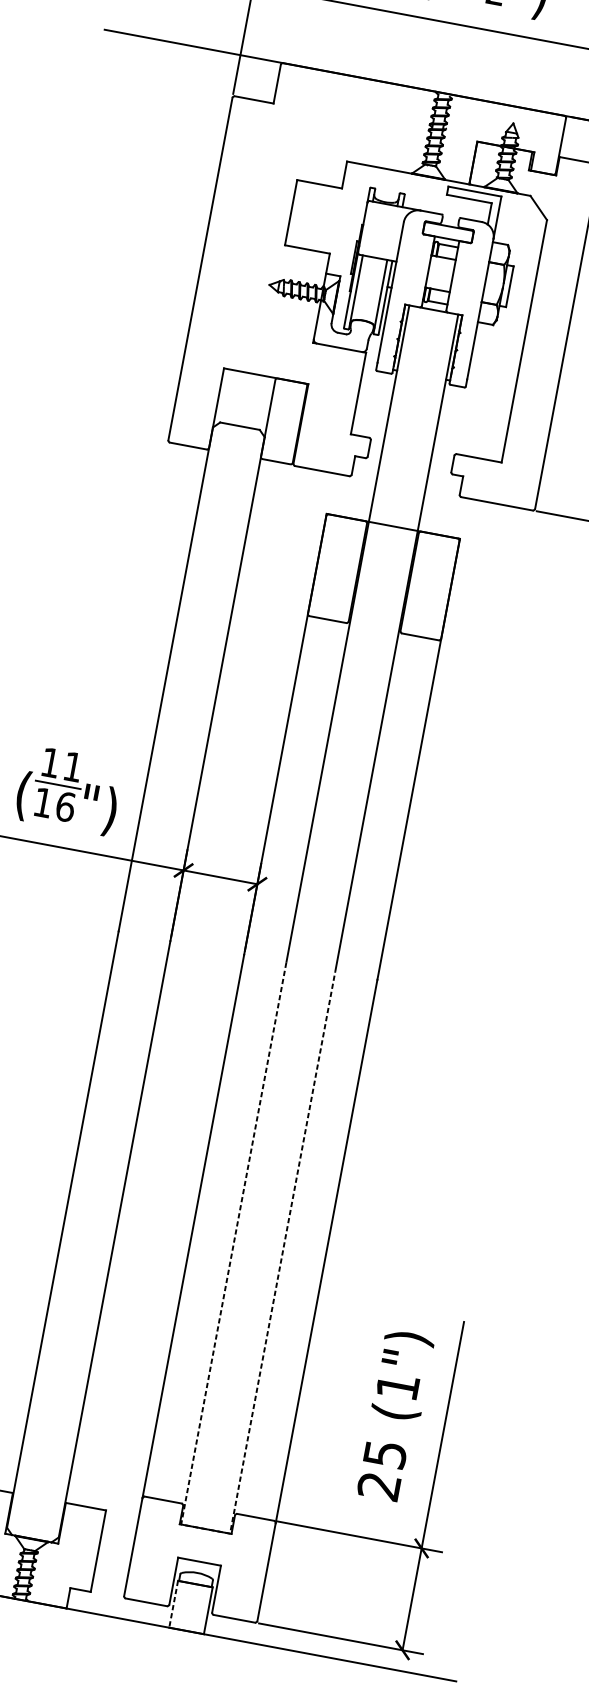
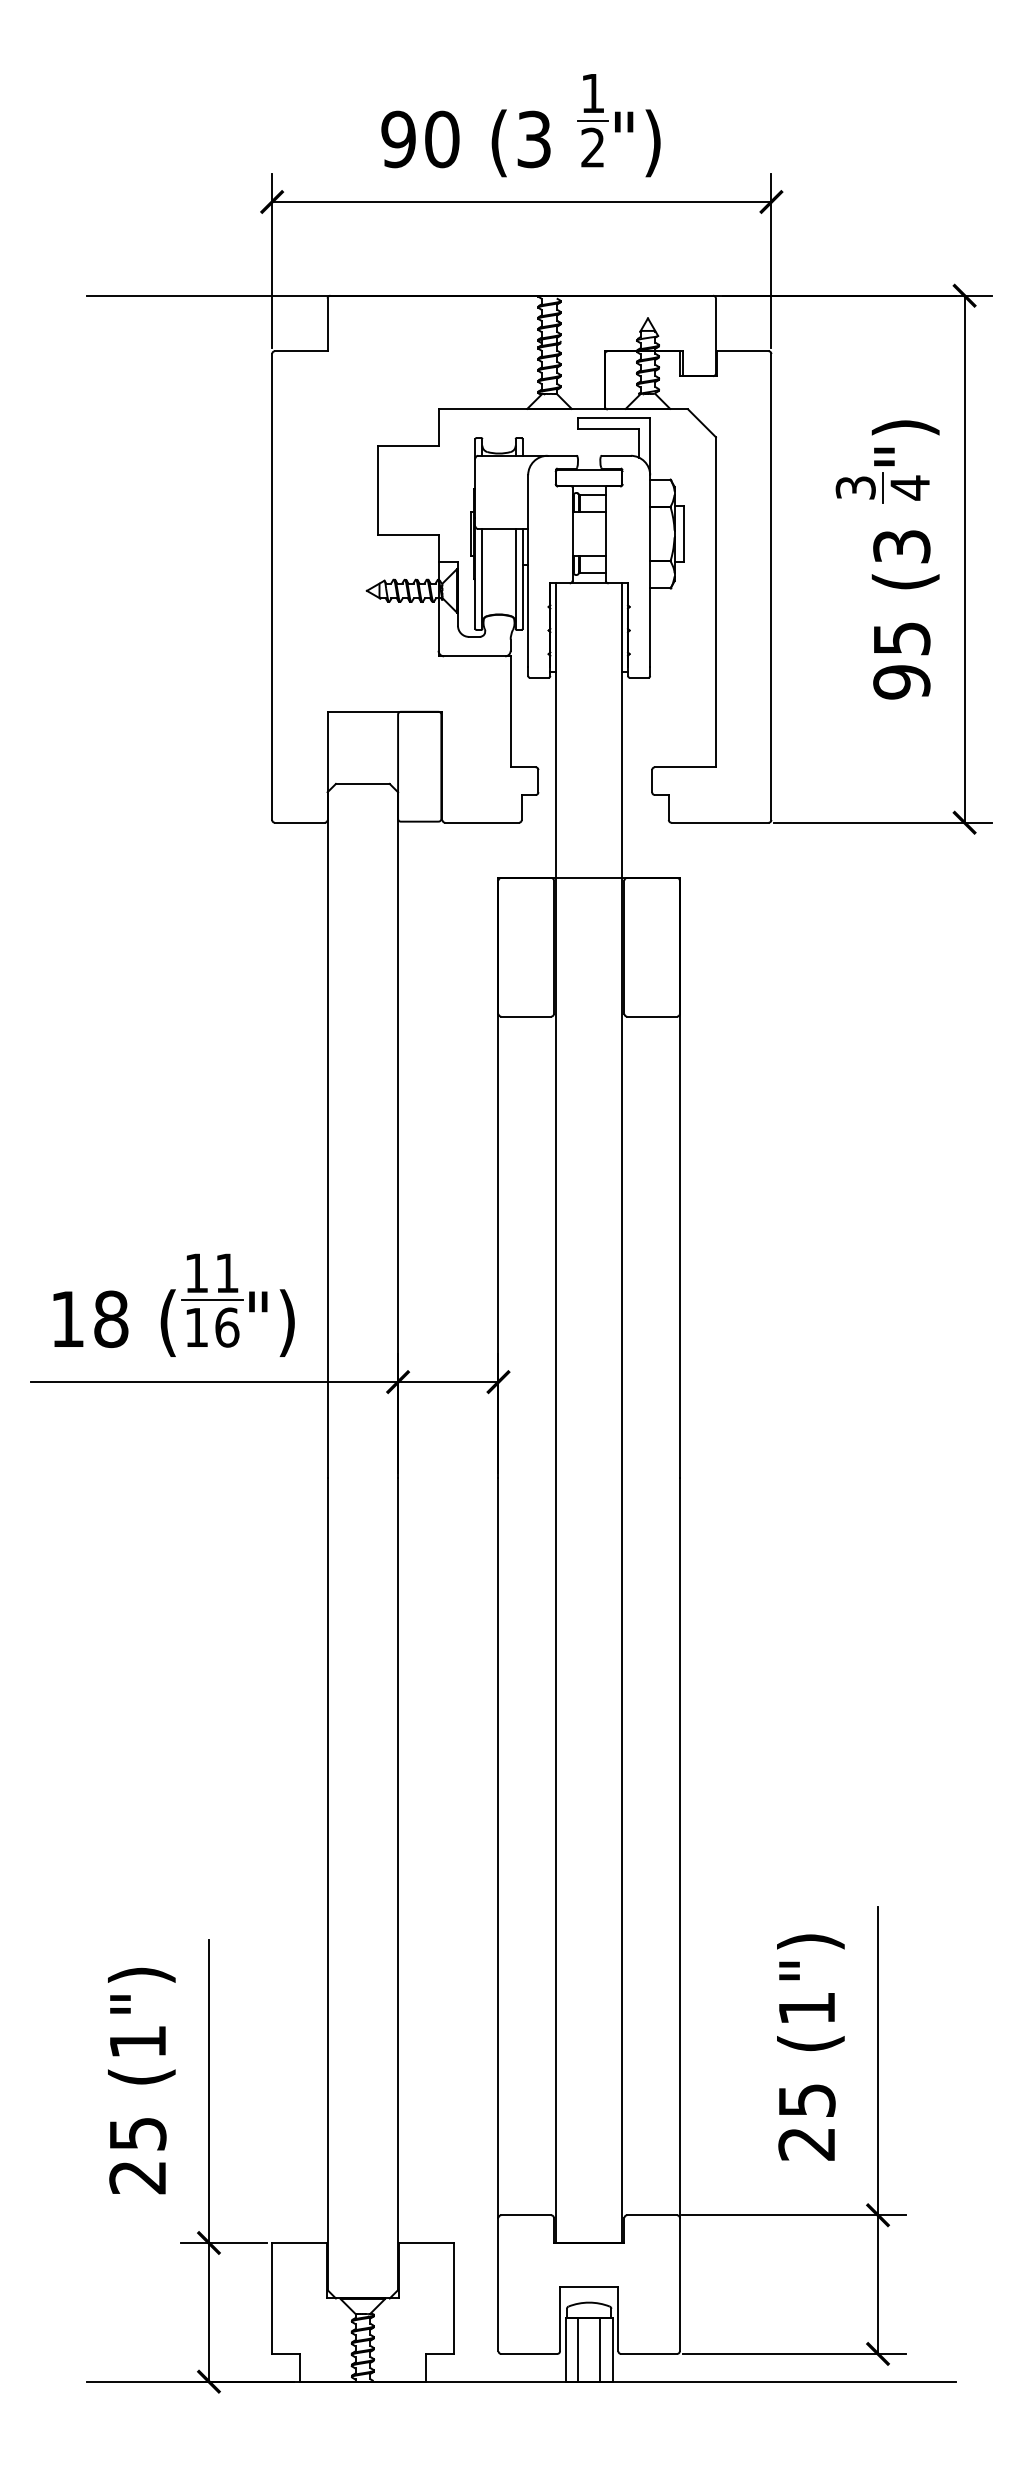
line: (205, 1529) -> (589, 2243), dashed -> solid
line: (173, 1604) -> (565, 2349), dashed -> solid
line: (183, 1605) -> (578, 2349), added
line: (199, 1608) -> (600, 2349), added

